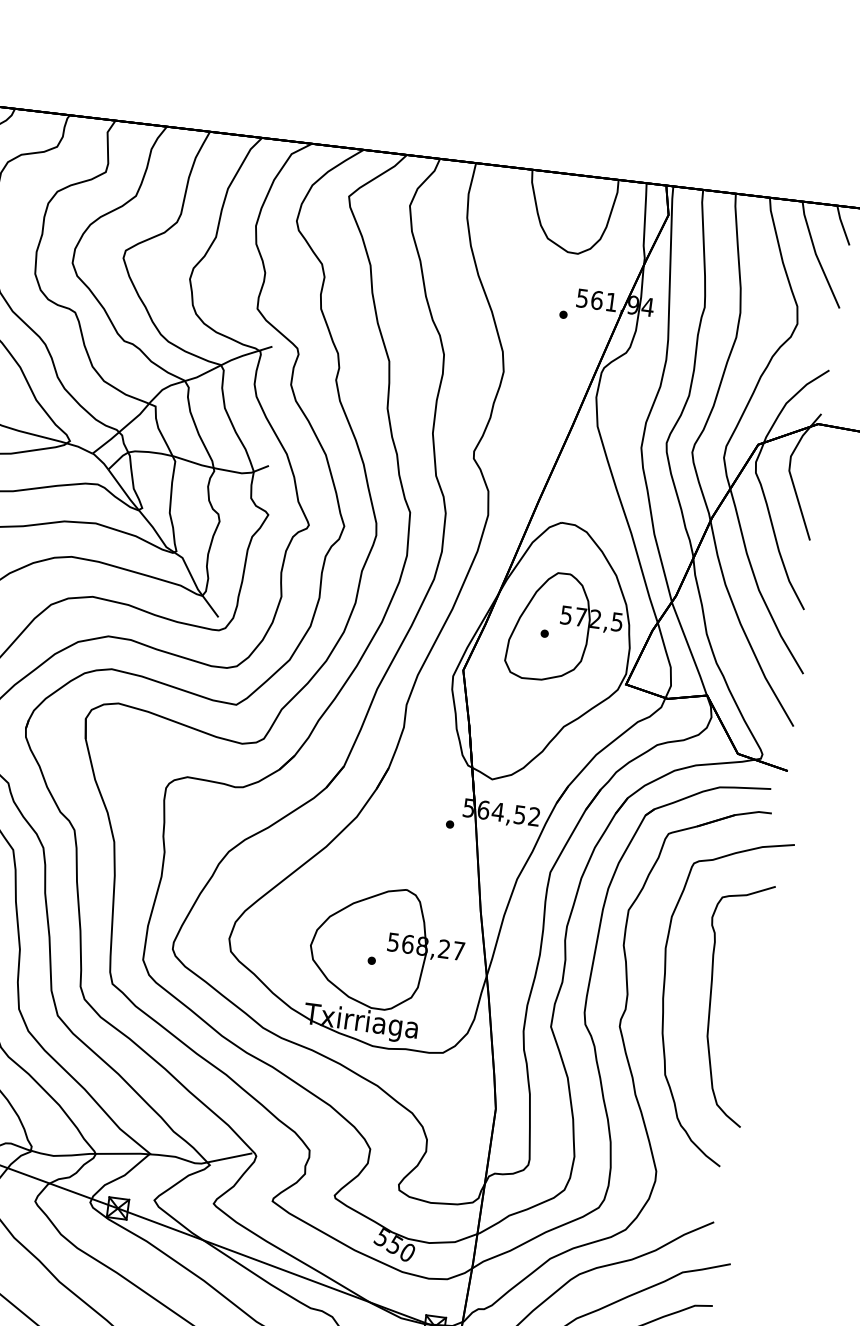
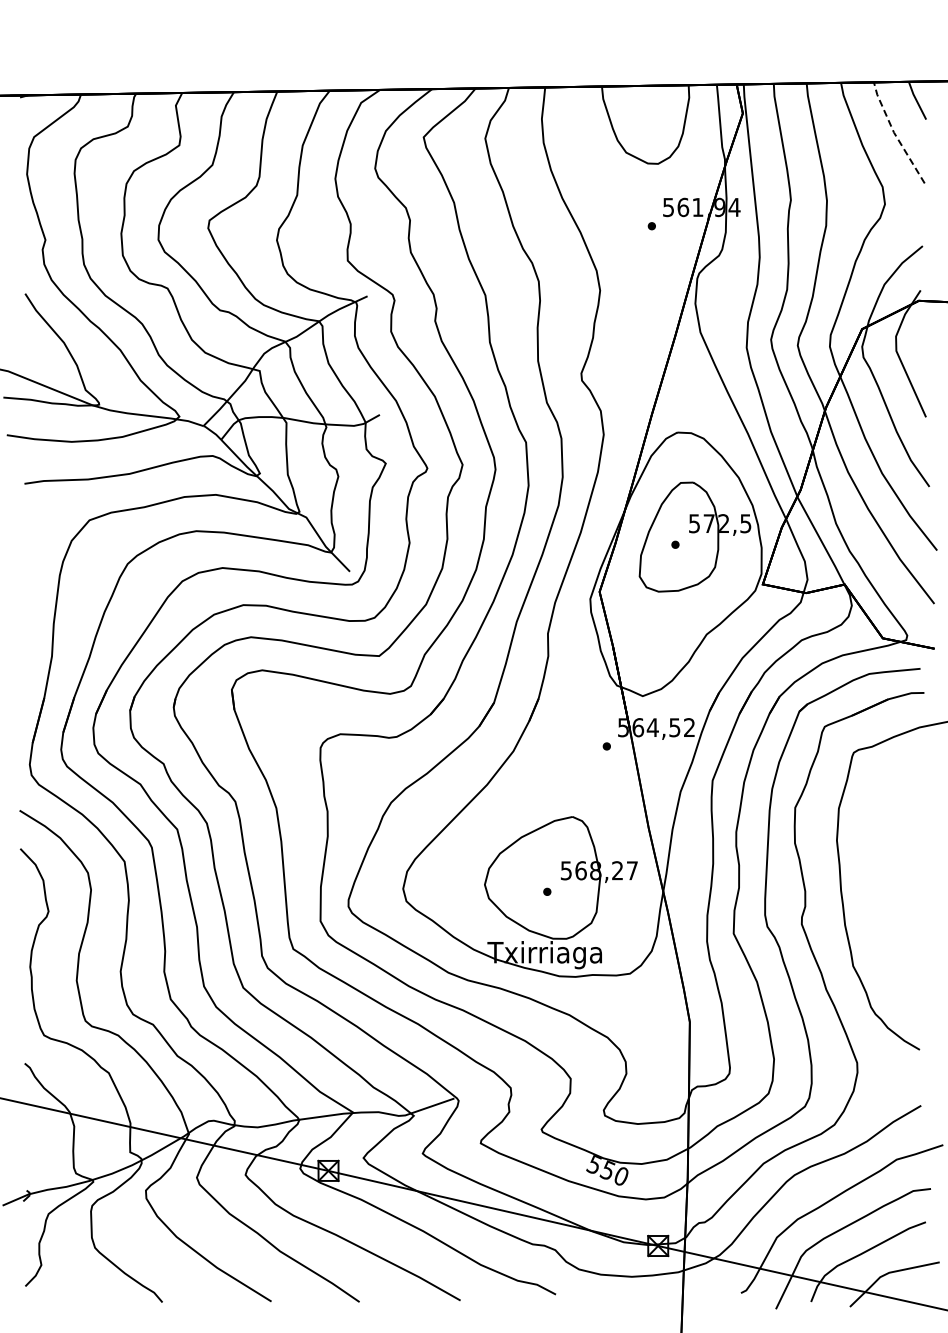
line: (816, 255) -> (894, 133), solid -> dashed
curve: (711, 1001) -> (889, 887), removed

